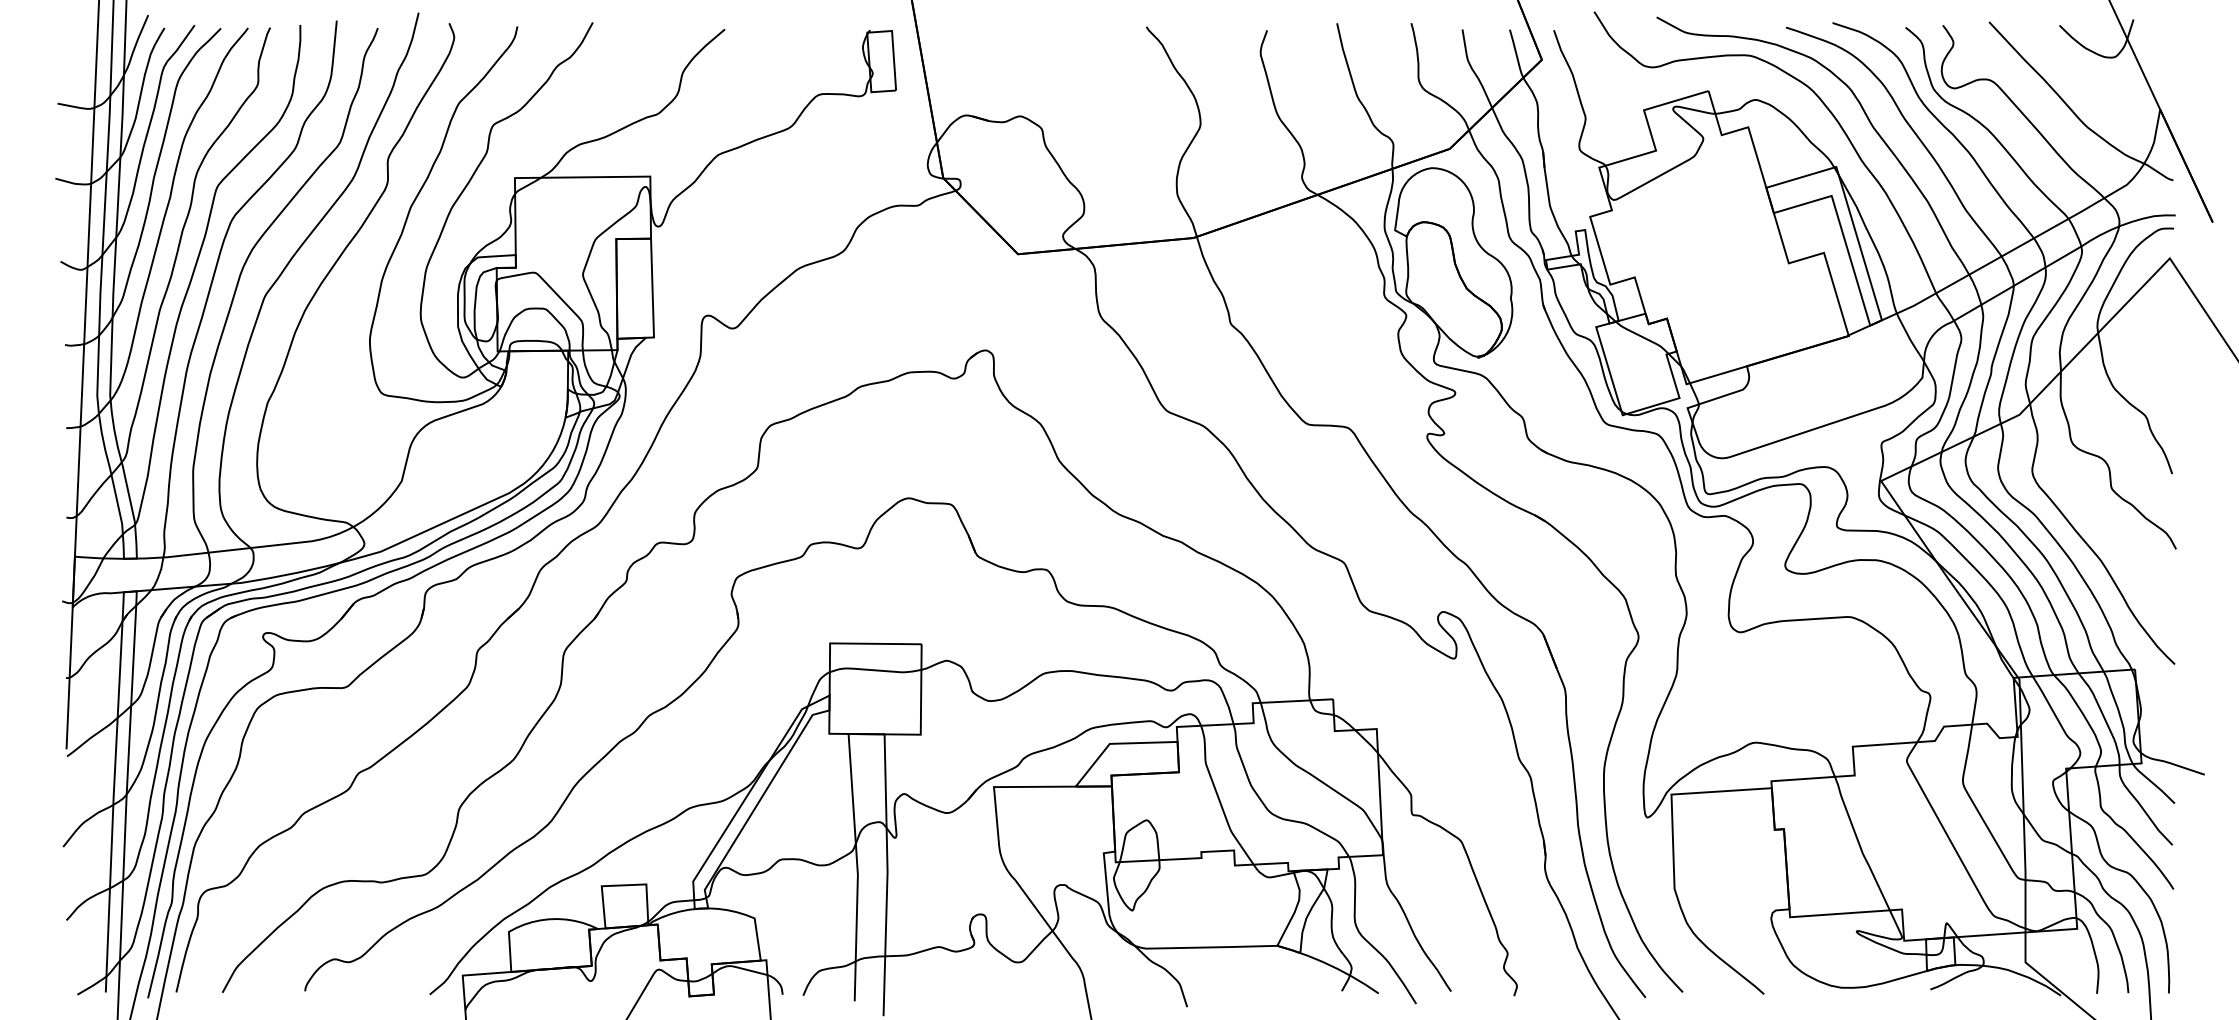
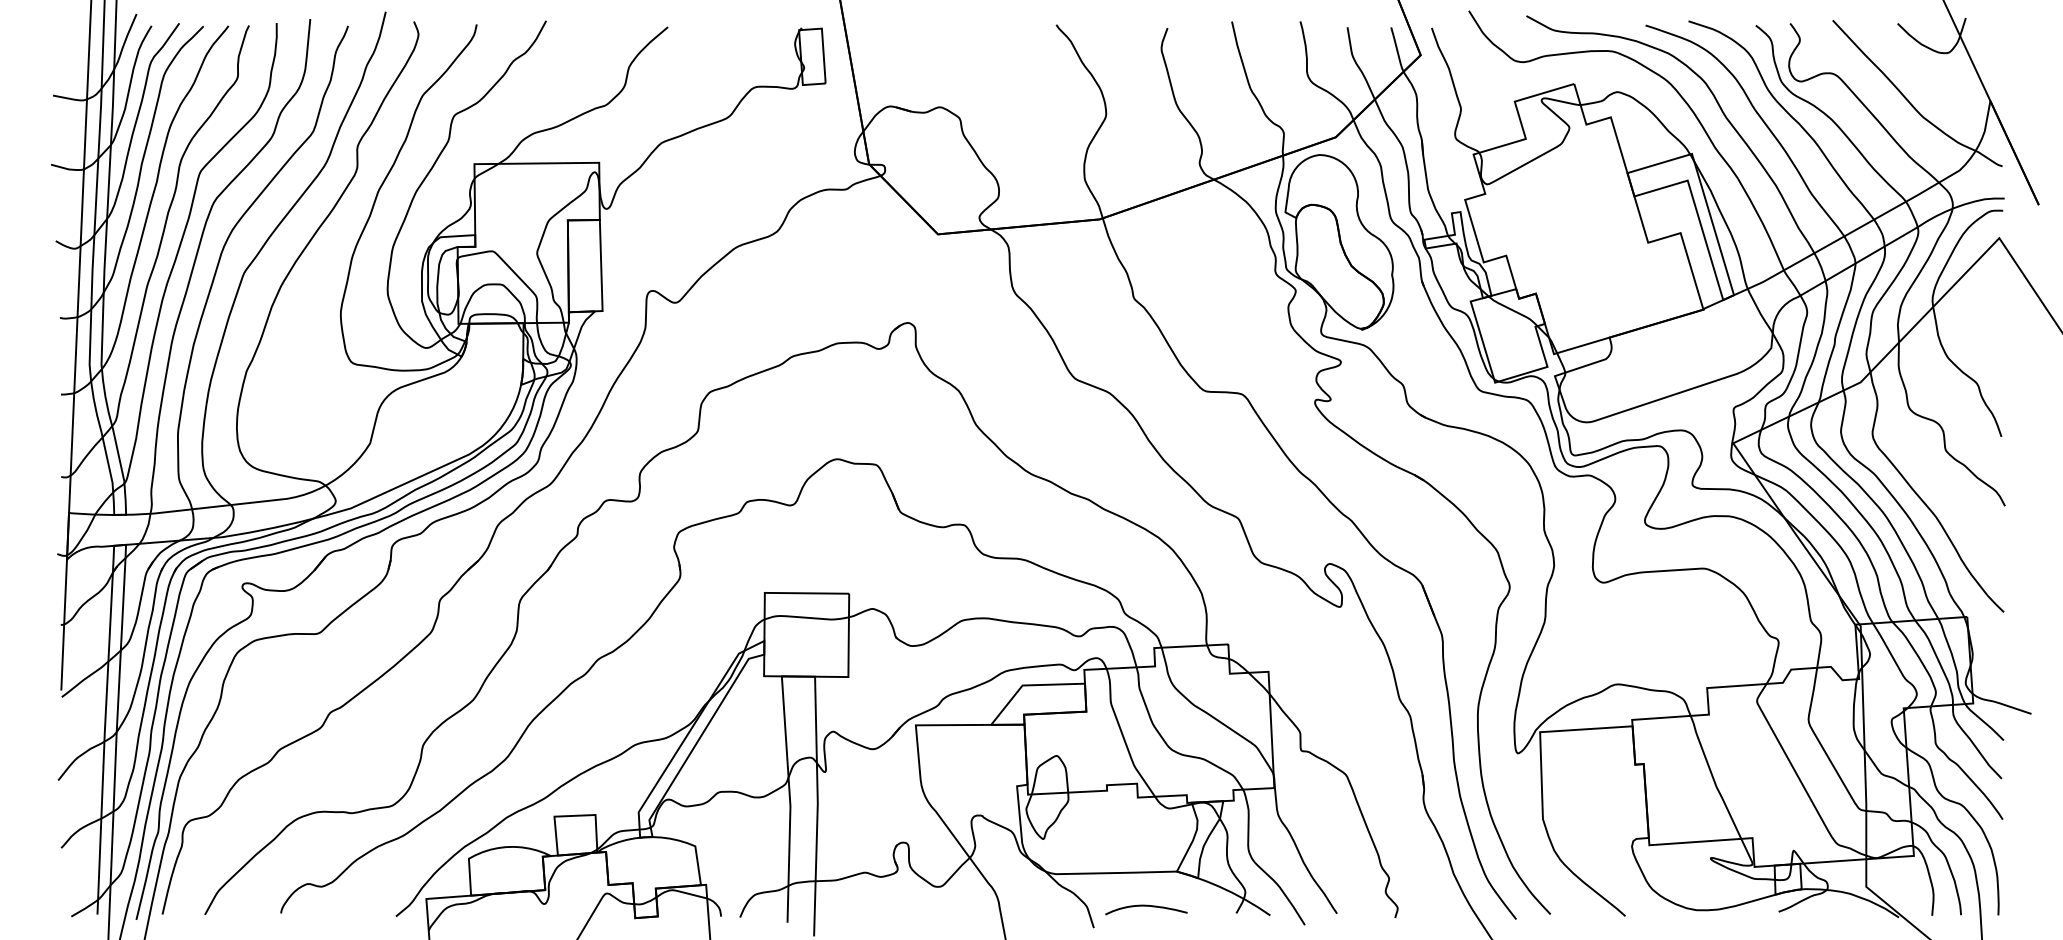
curve: (1243, 983) -> (1145, 906), added

